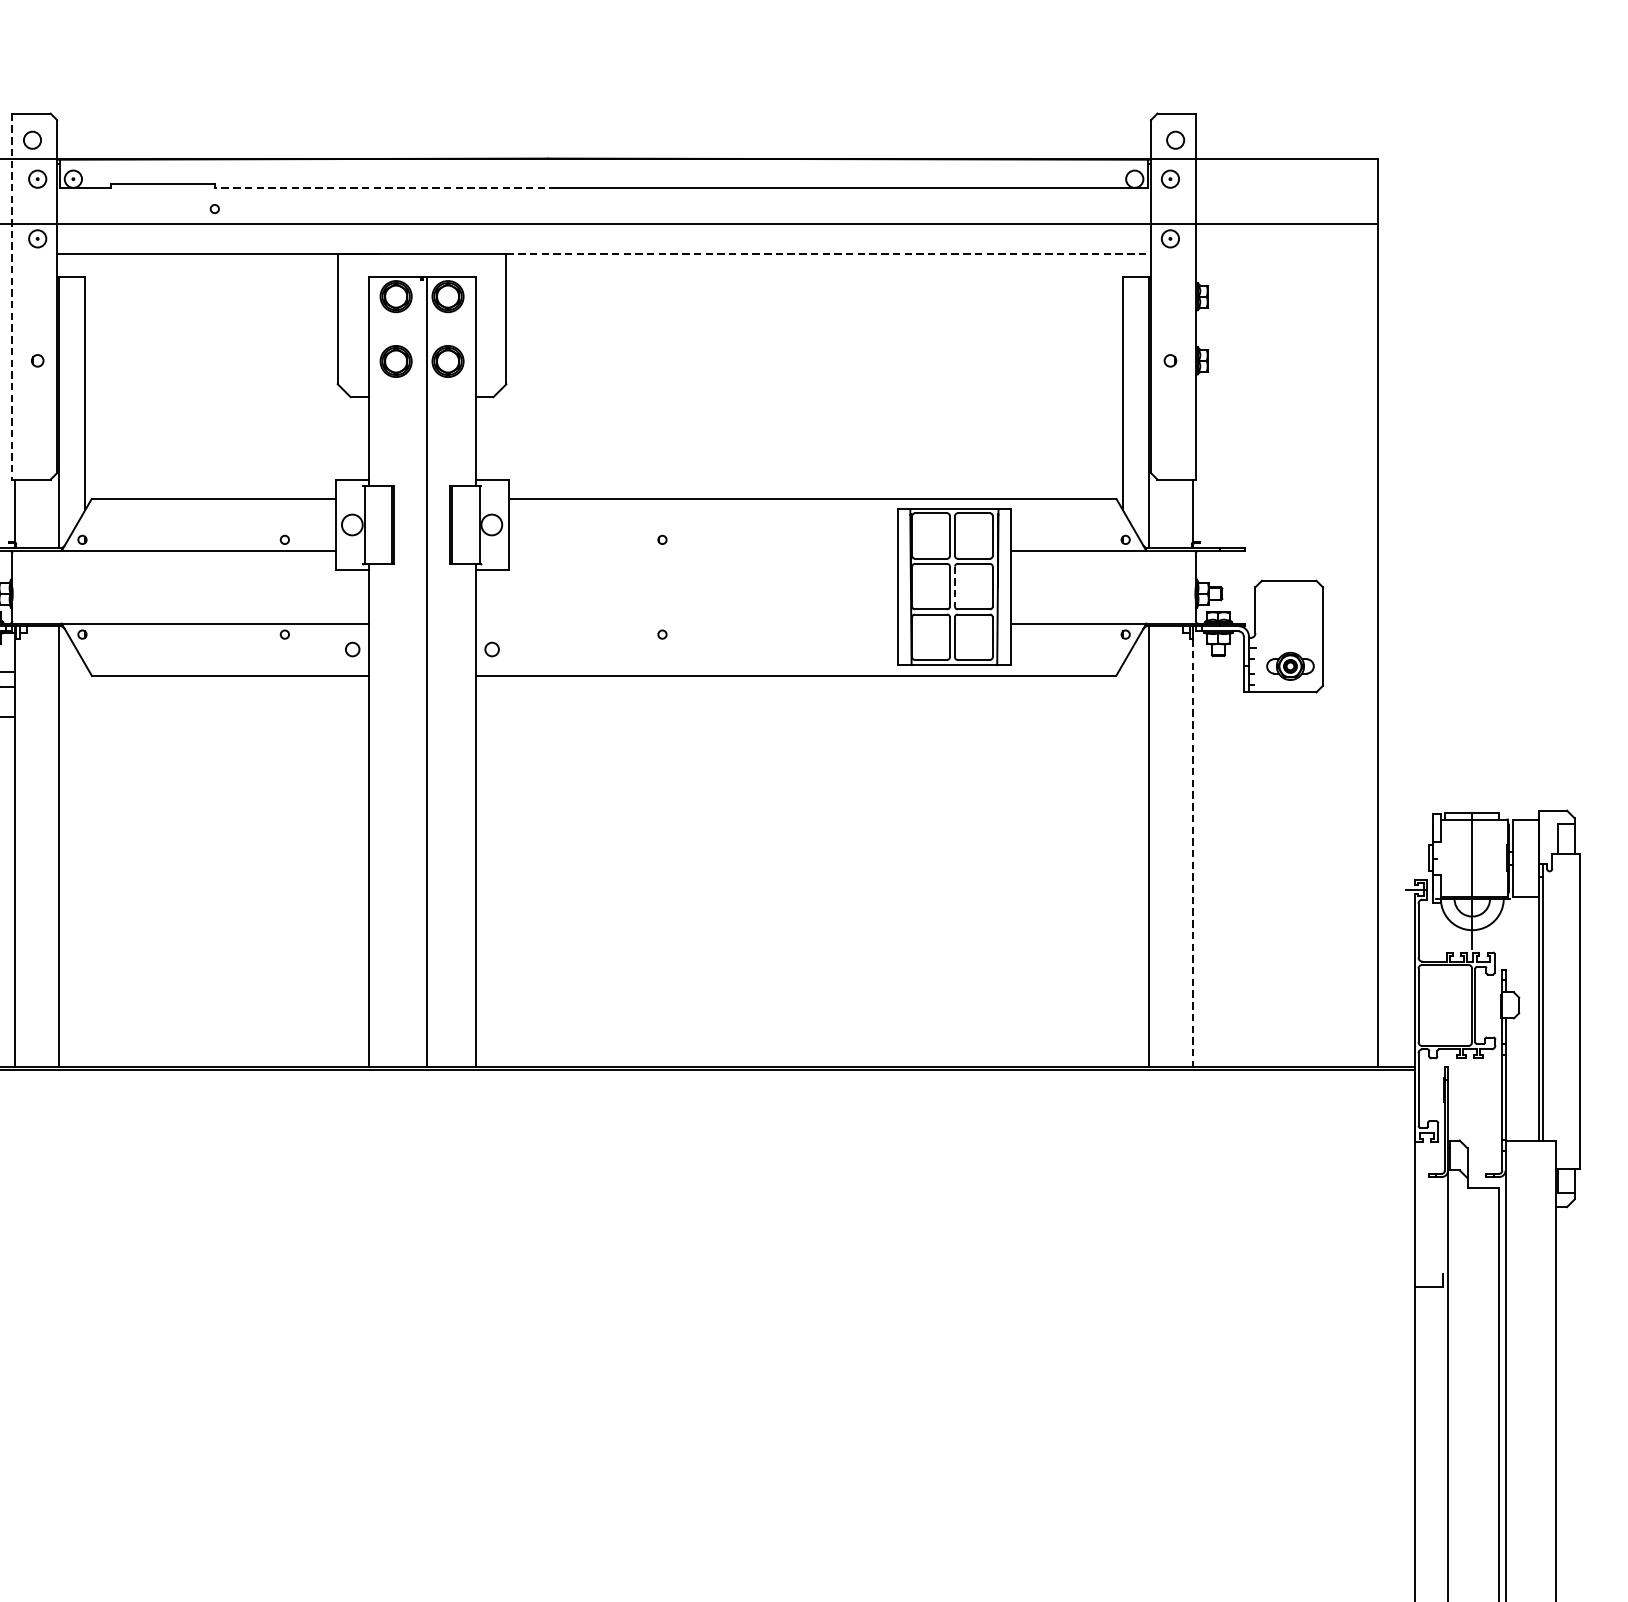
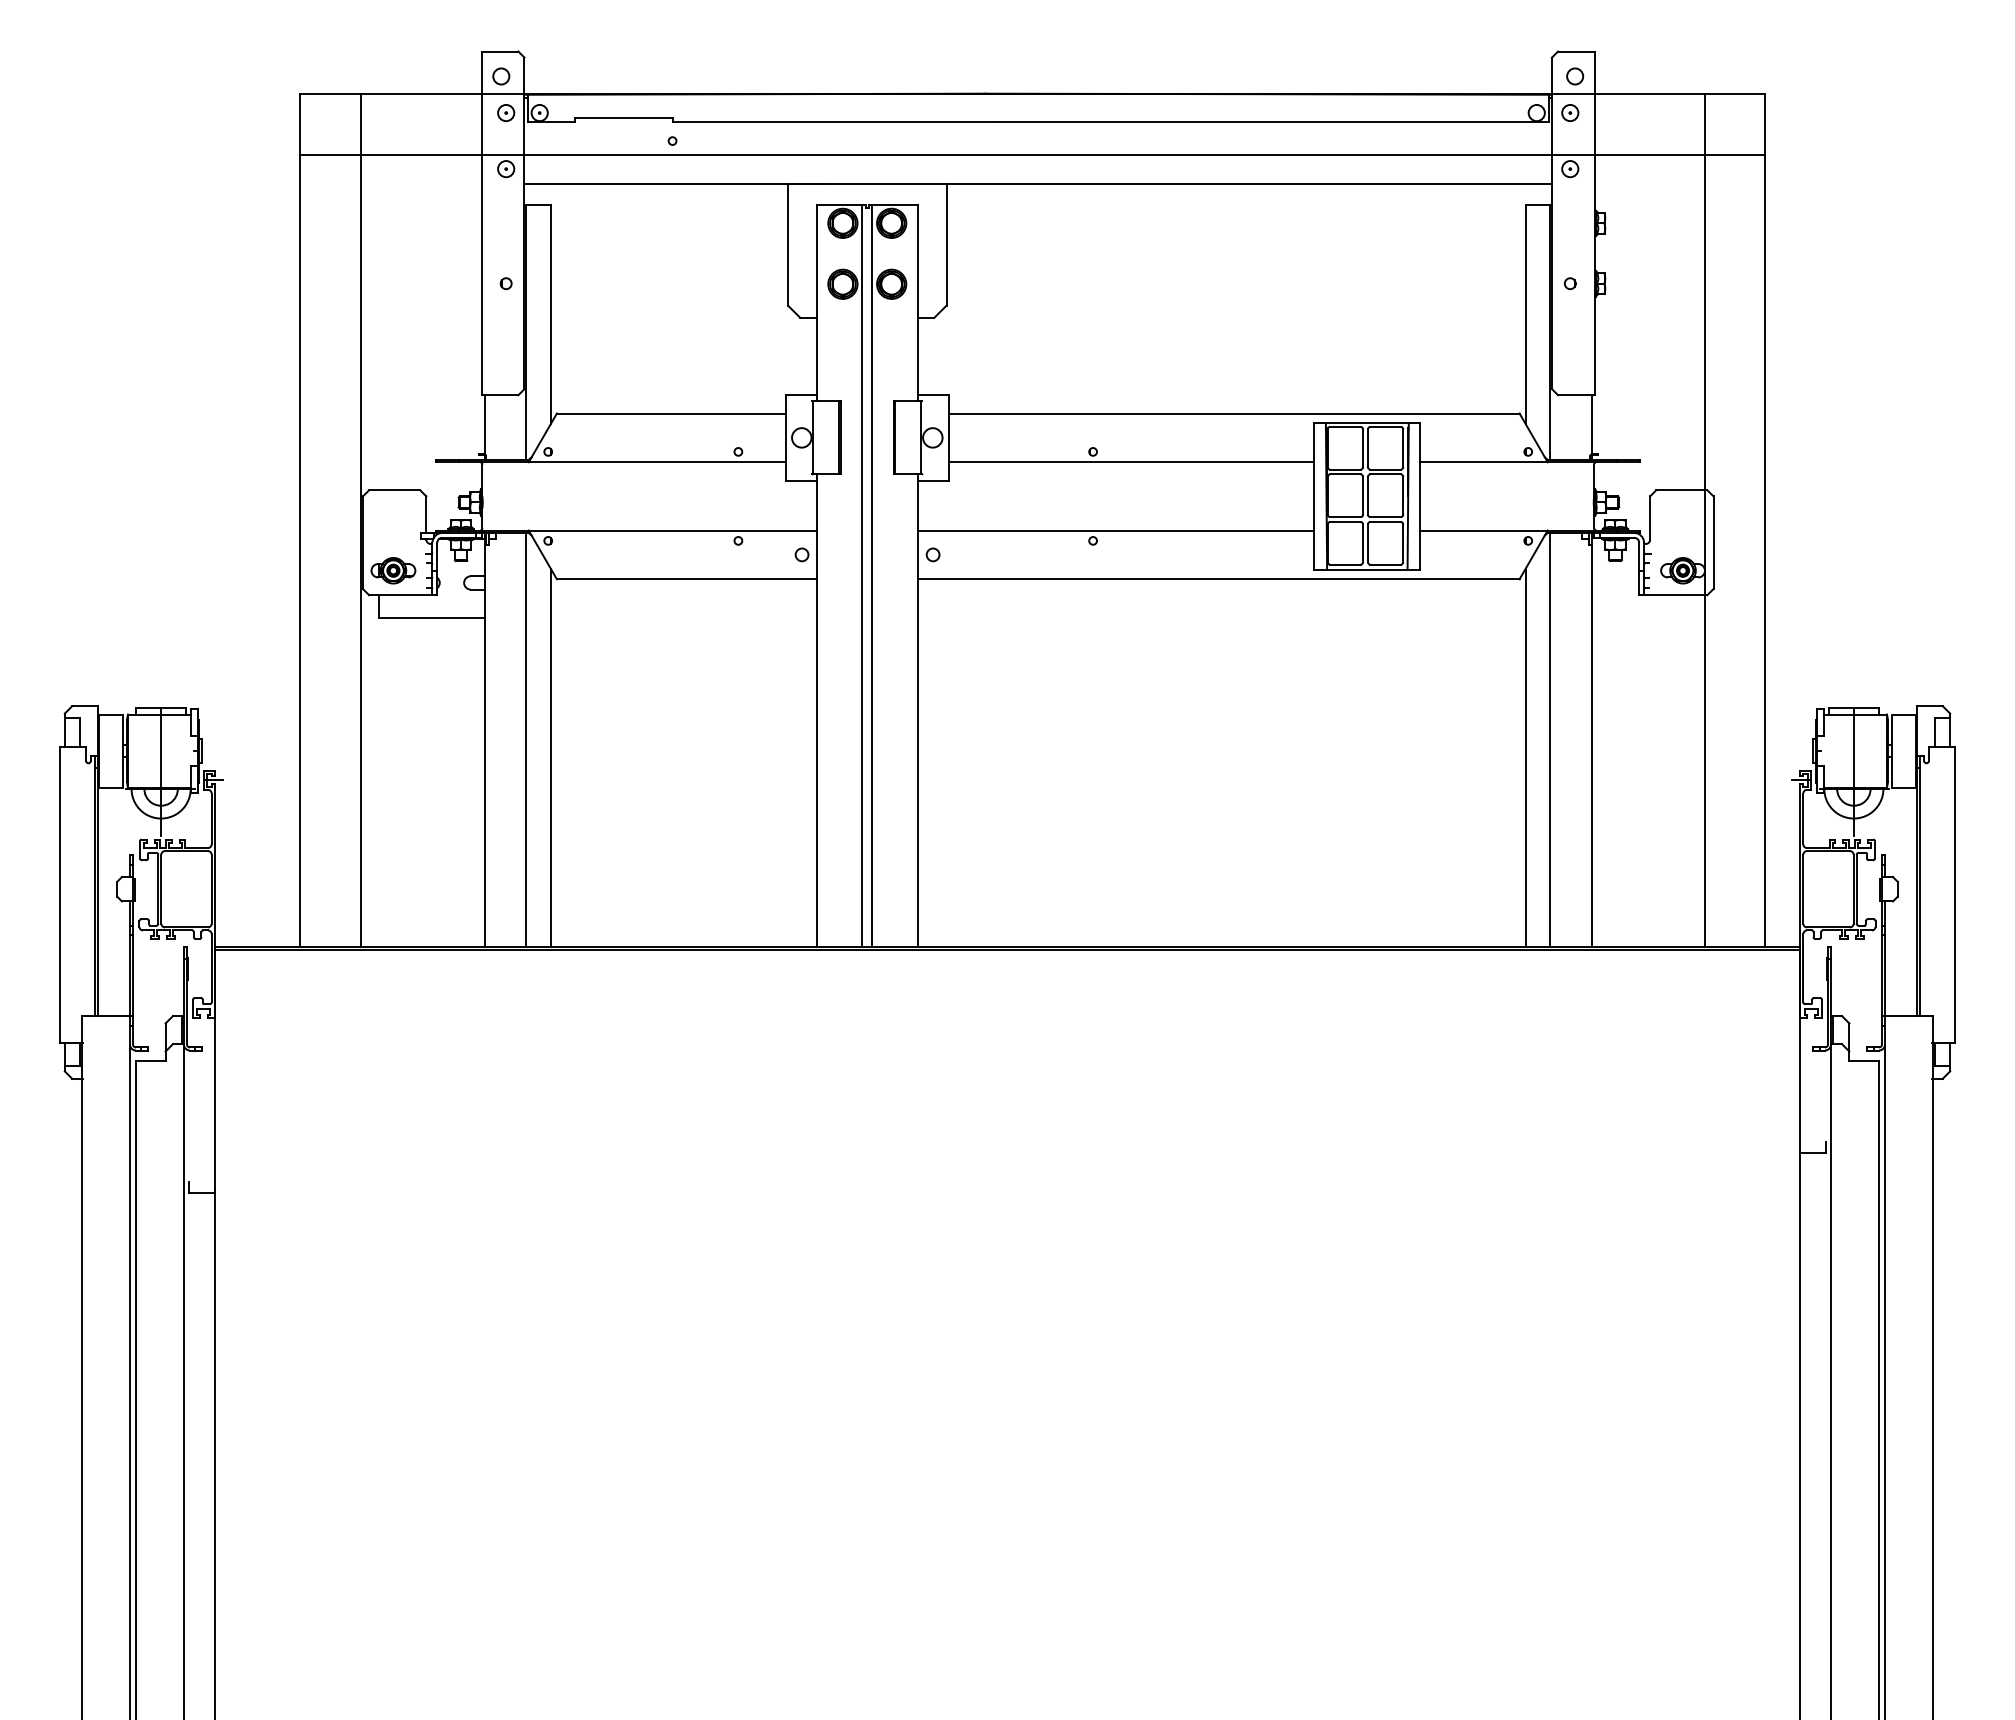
line: (386, 188) -> (833, 121), dashed -> solid
line: (828, 254) -> (1249, 183), dashed -> solid
line: (11, 296) -> (481, 223), dashed -> solid
line: (703, 551) -> (1131, 462), added
line: (954, 586) -> (1367, 495), dashed -> solid
line: (1313, 612) -> (1704, 520), added
line: (686, 623) -> (1115, 530), added
line: (417, 672) -> (862, 576), added
line: (1193, 853) -> (1591, 746), dashed -> solid
line: (84, 865) -> (550, 757), added
line: (1122, 865) -> (1525, 757), added

